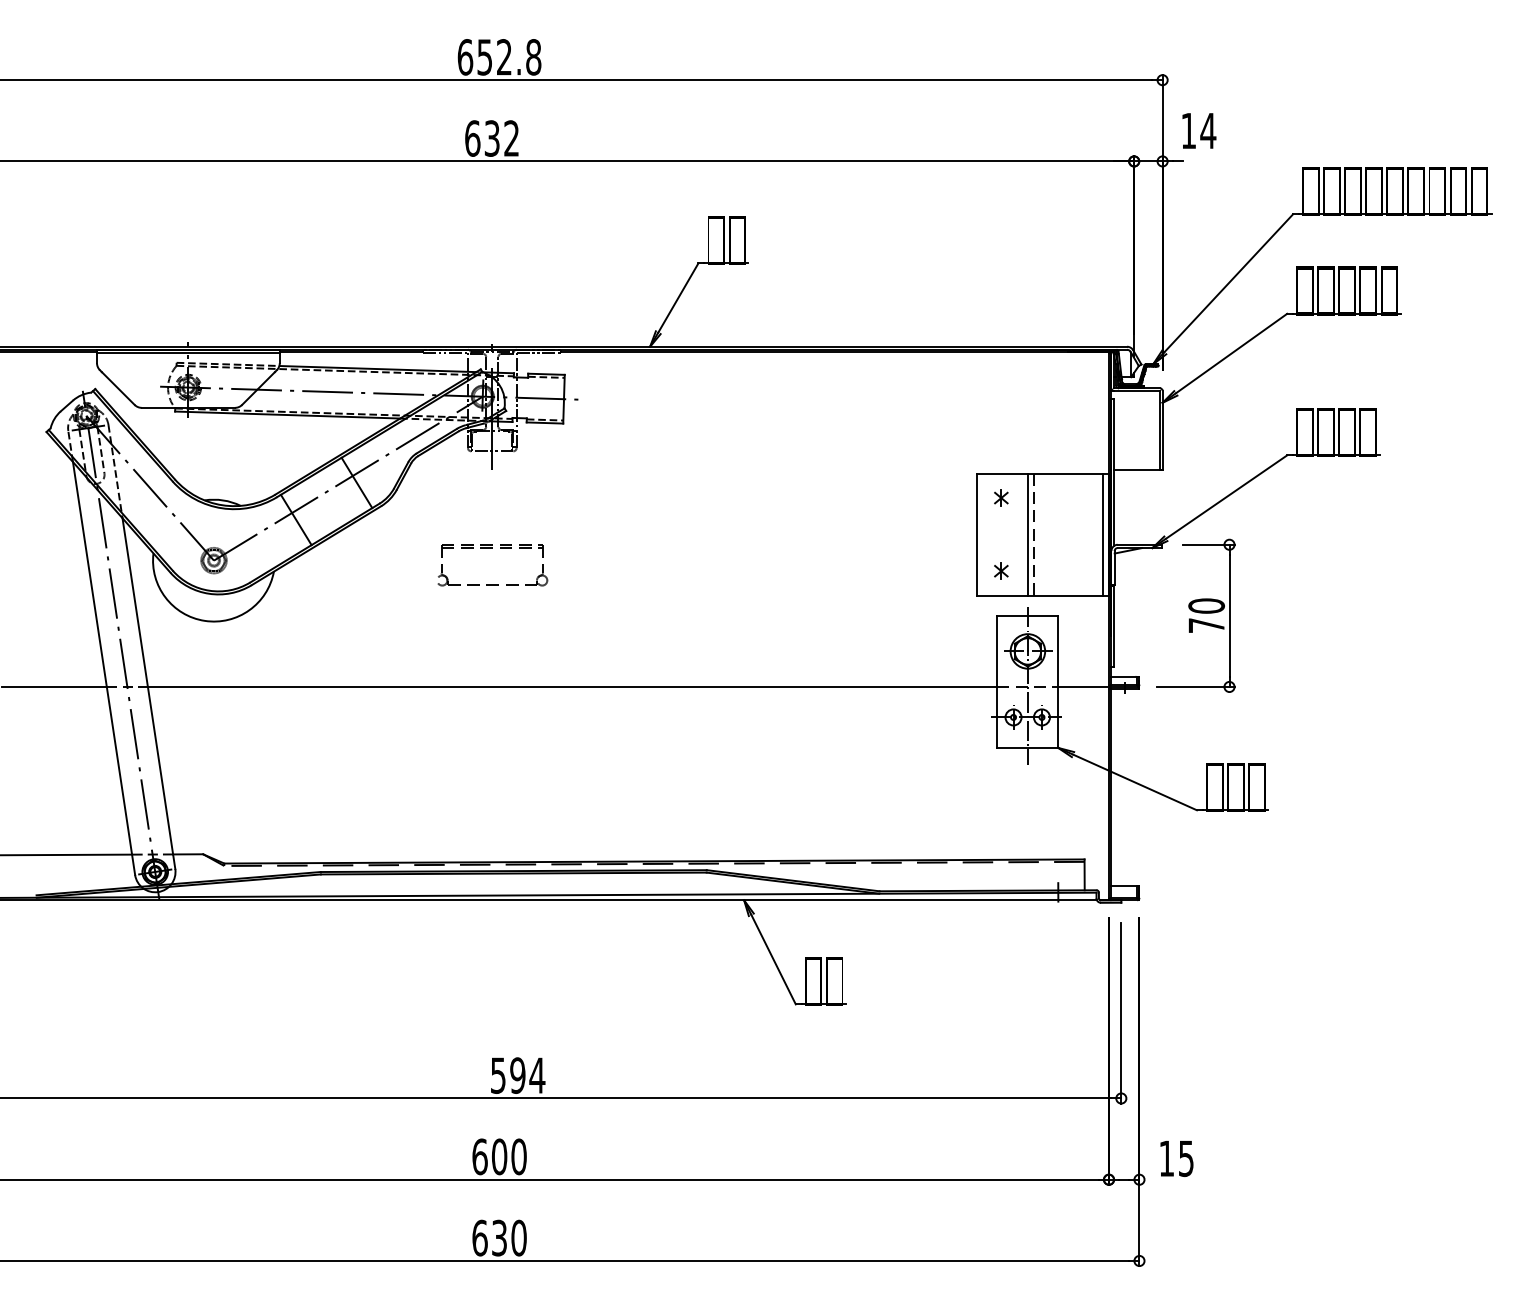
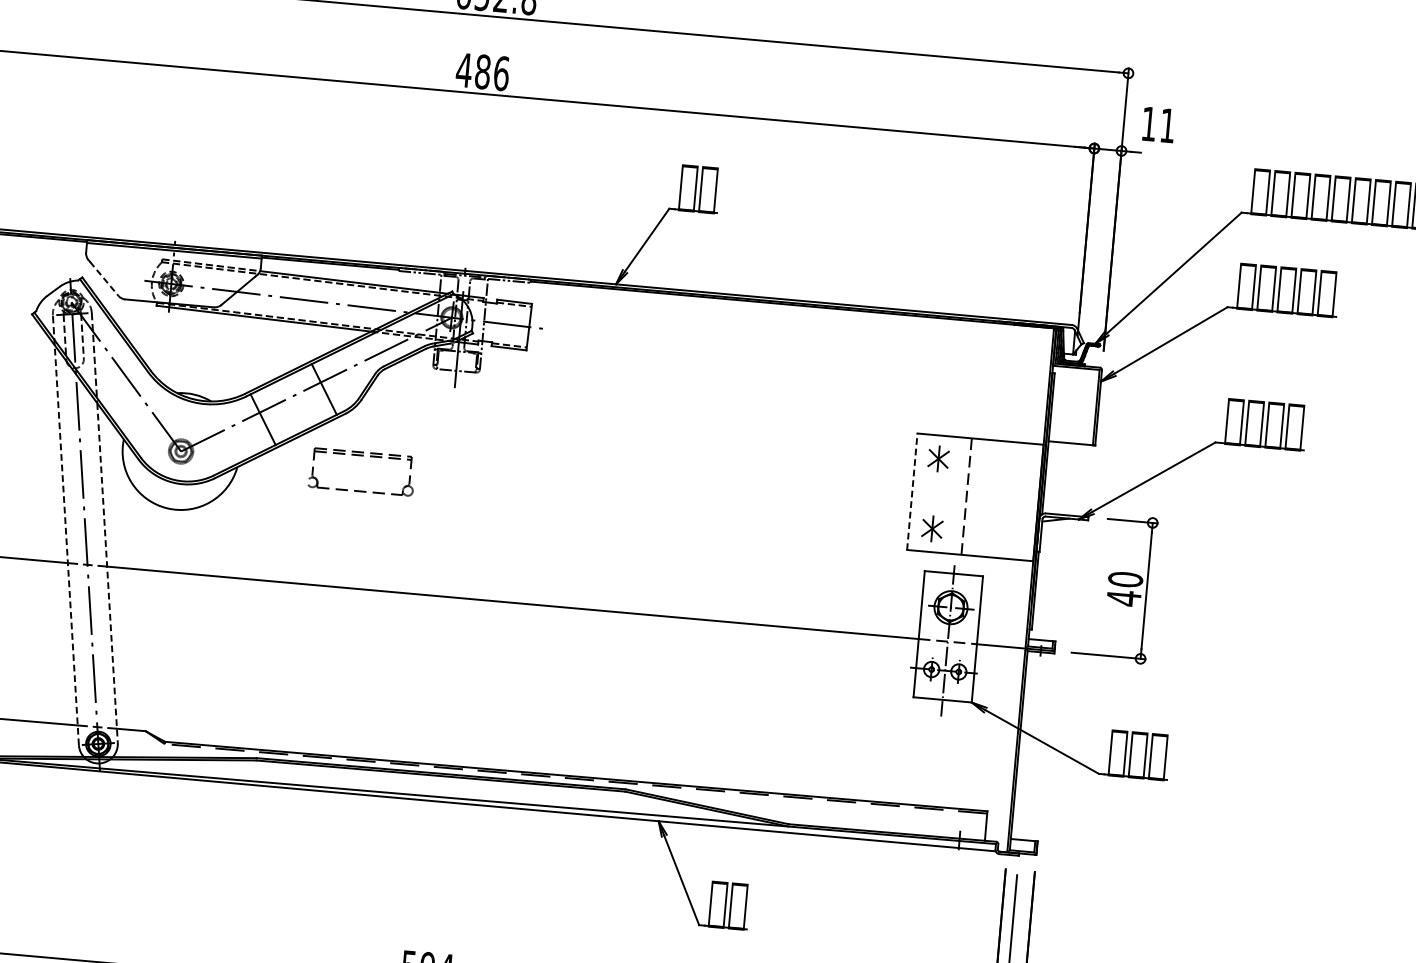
text: (1208, 130) -> (1168, 125), 14 -> 11
text: (491, 138) -> (482, 71), 632 -> 486
line: (118, 388) -> (104, 278), solid -> dashed
part: (1001, 497) -> (938, 458), size x1.6
line: (976, 534) -> (911, 491), solid -> dashed
line: (1027, 534) -> (960, 495), removed
line: (1102, 534) -> (1032, 502), removed
part: (492, 548) -> (363, 456), moved
part: (1001, 570) -> (932, 528), size x1.6
text: (1206, 625) -> (1123, 598), 70 -> 40
line: (104, 668) -> (67, 545), solid -> dashed
line: (148, 694) -> (107, 573), solid -> dashed

